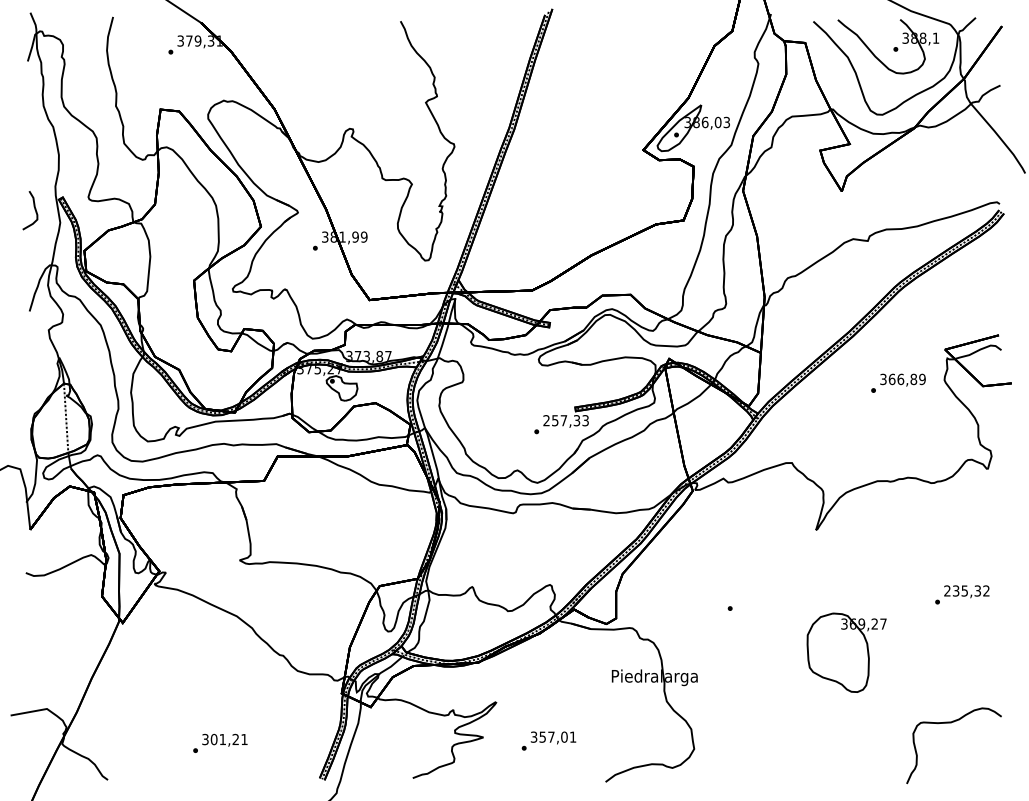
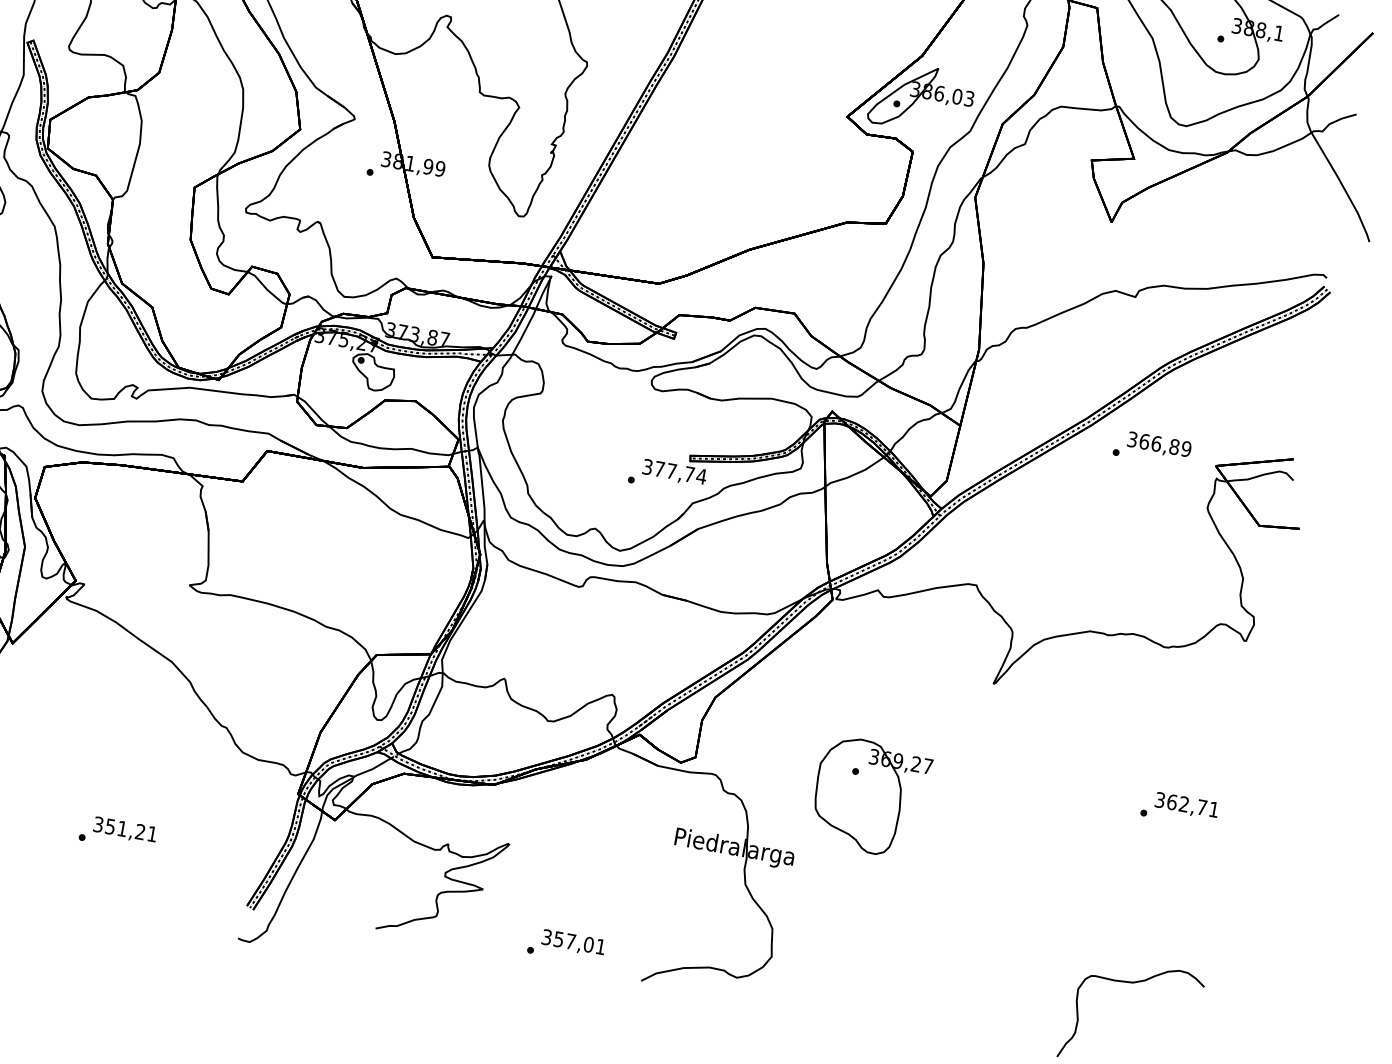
text: (898, 382) -> (1152, 447), moved
text: (566, 420) -> (675, 471), 257,33 -> 377,74
text: (966, 590) -> (1186, 804), 235,32 -> 362,71
part: (846, 652) -> (870, 796), moved
text: (213, 739) -> (109, 826), 301,21 -> 351,21
text: (548, 740) -> (566, 945), moved

